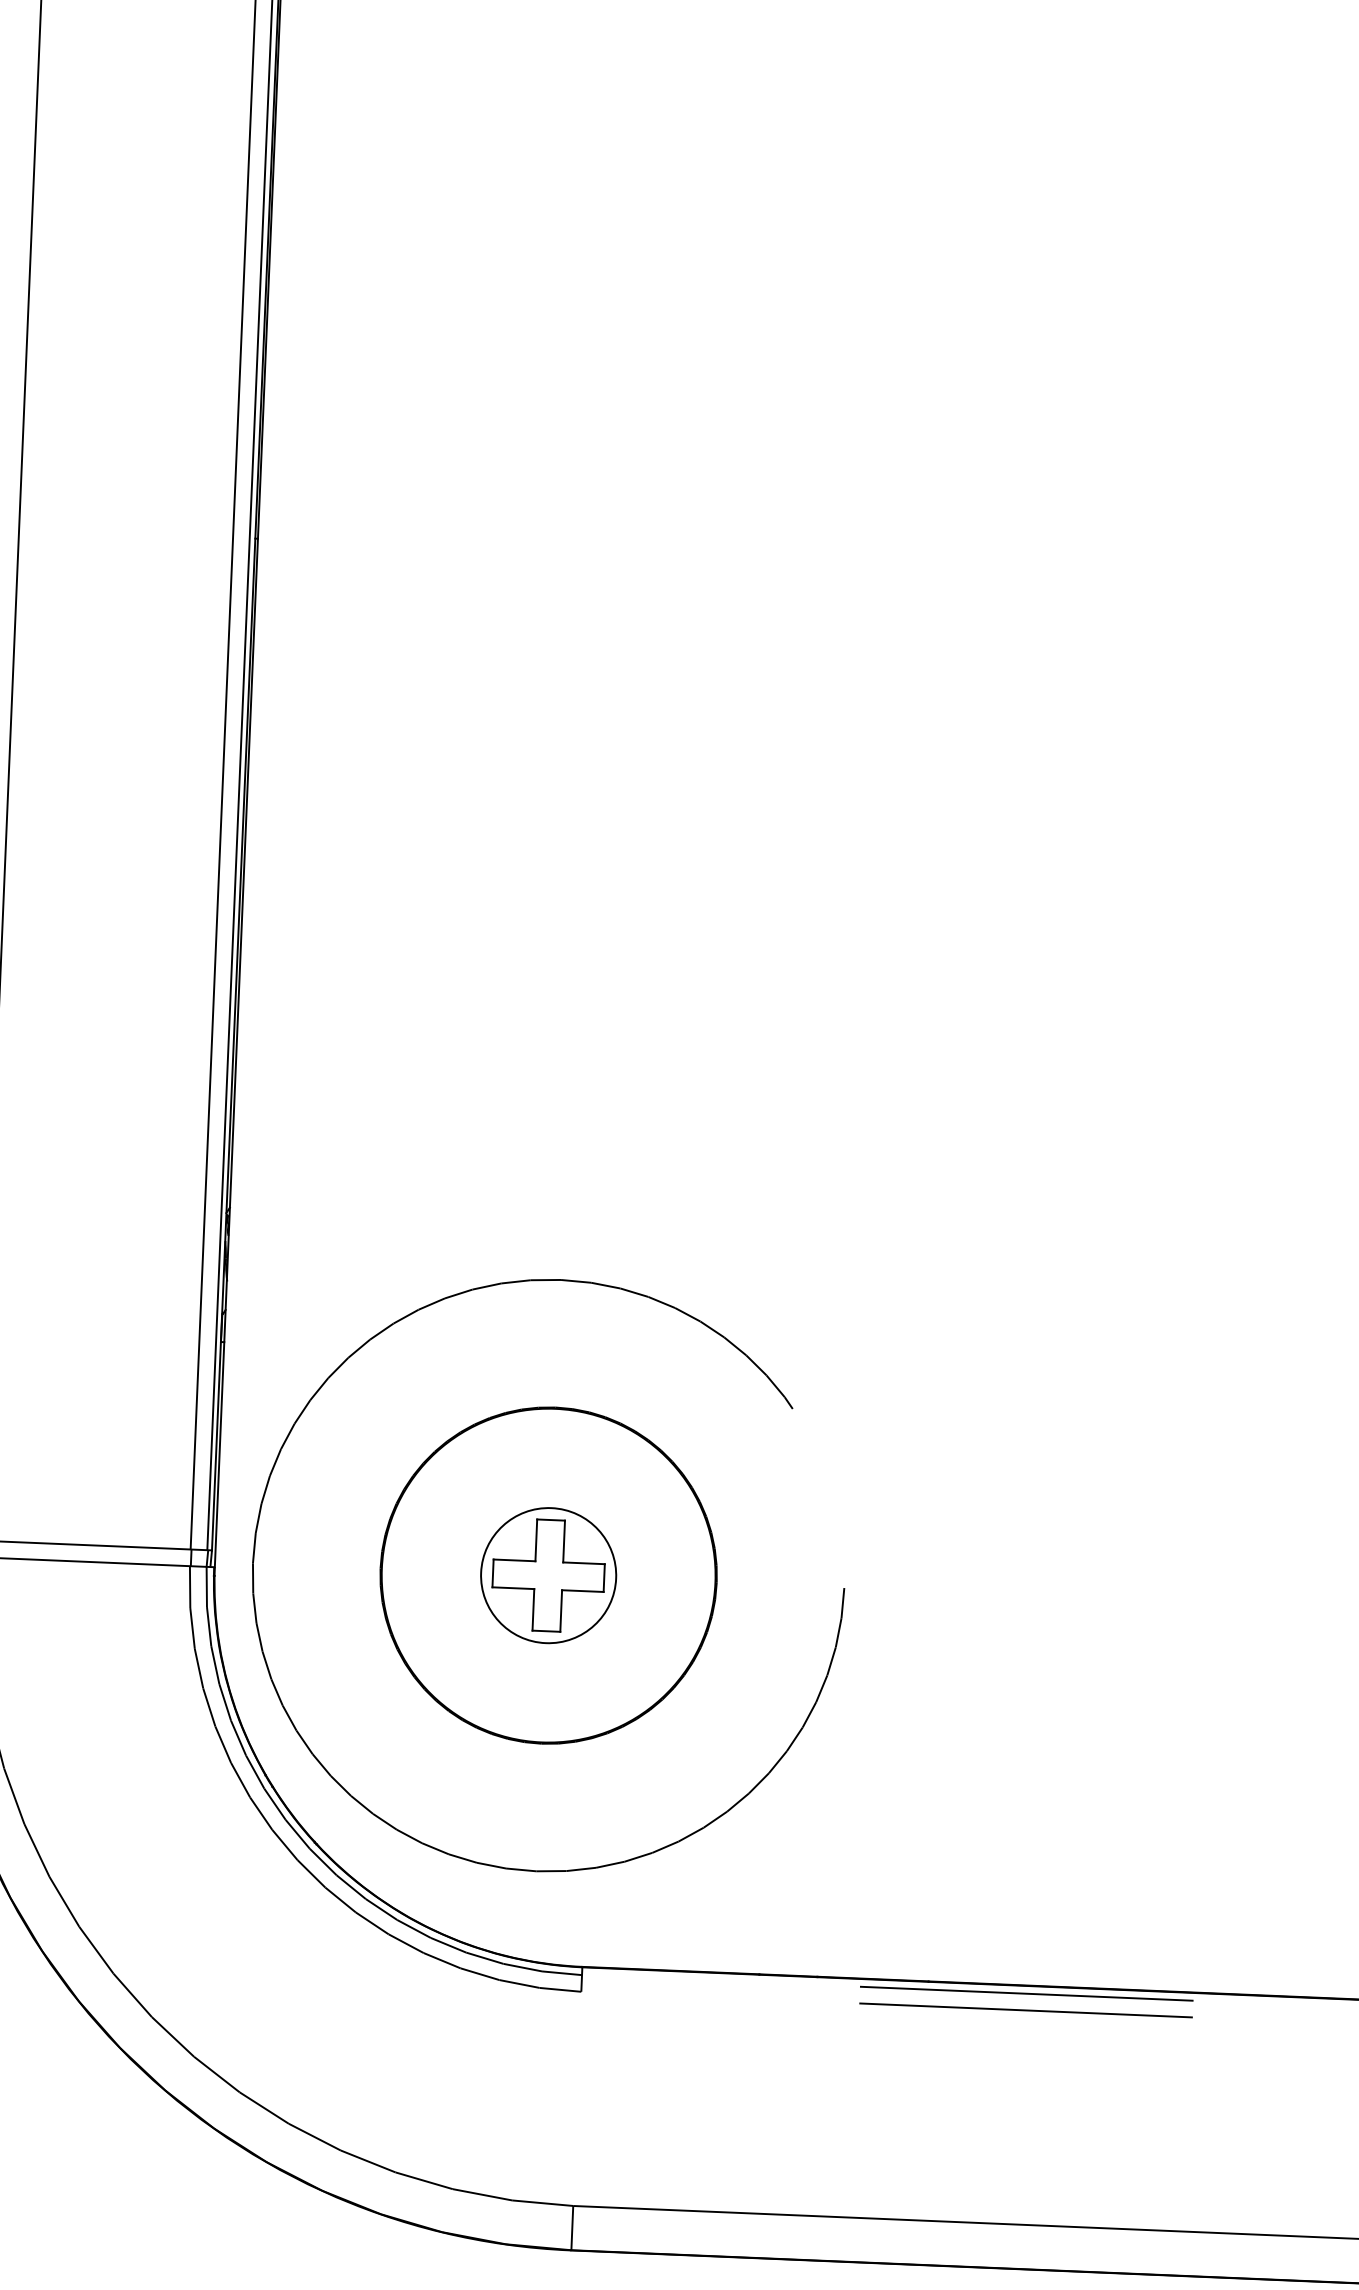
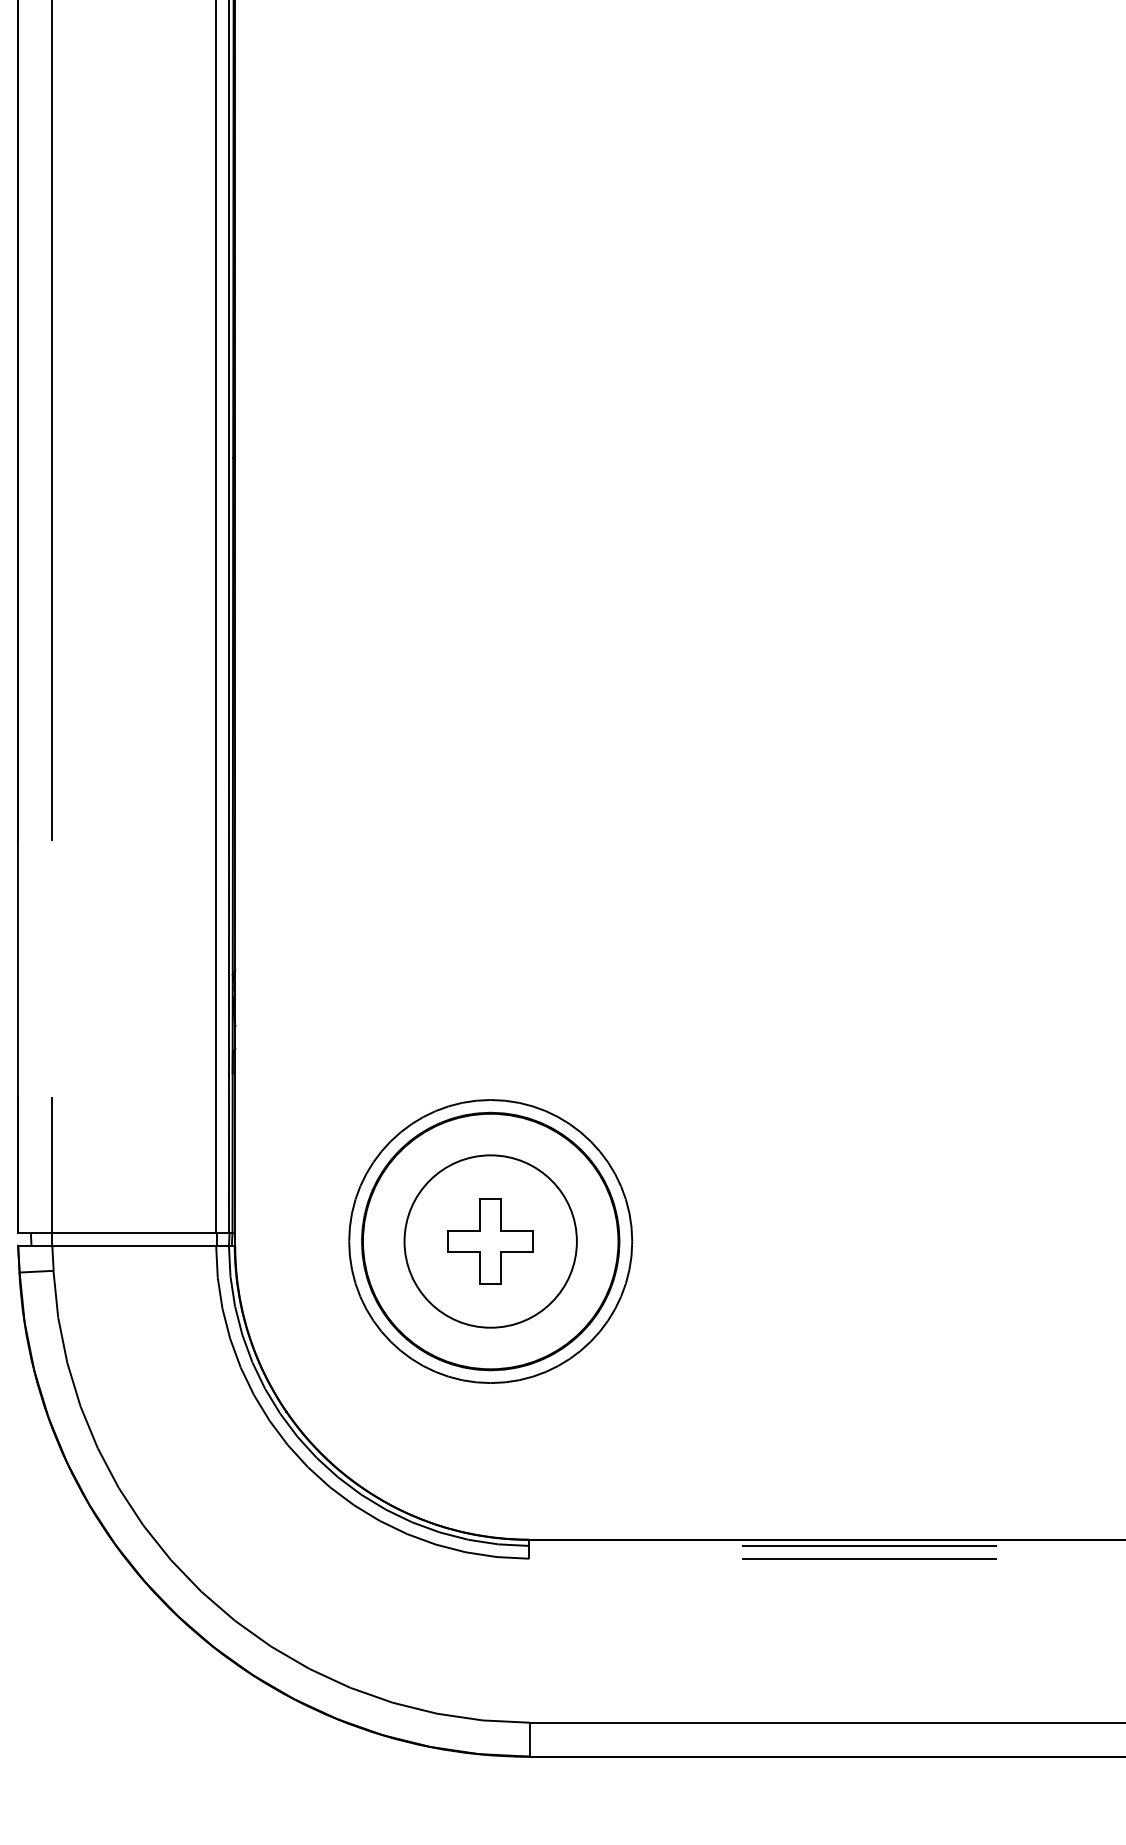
circle: (548, 1575) -> (490, 1241), size x0.62
circle: (548, 1575) -> (490, 1241), size x1.67

